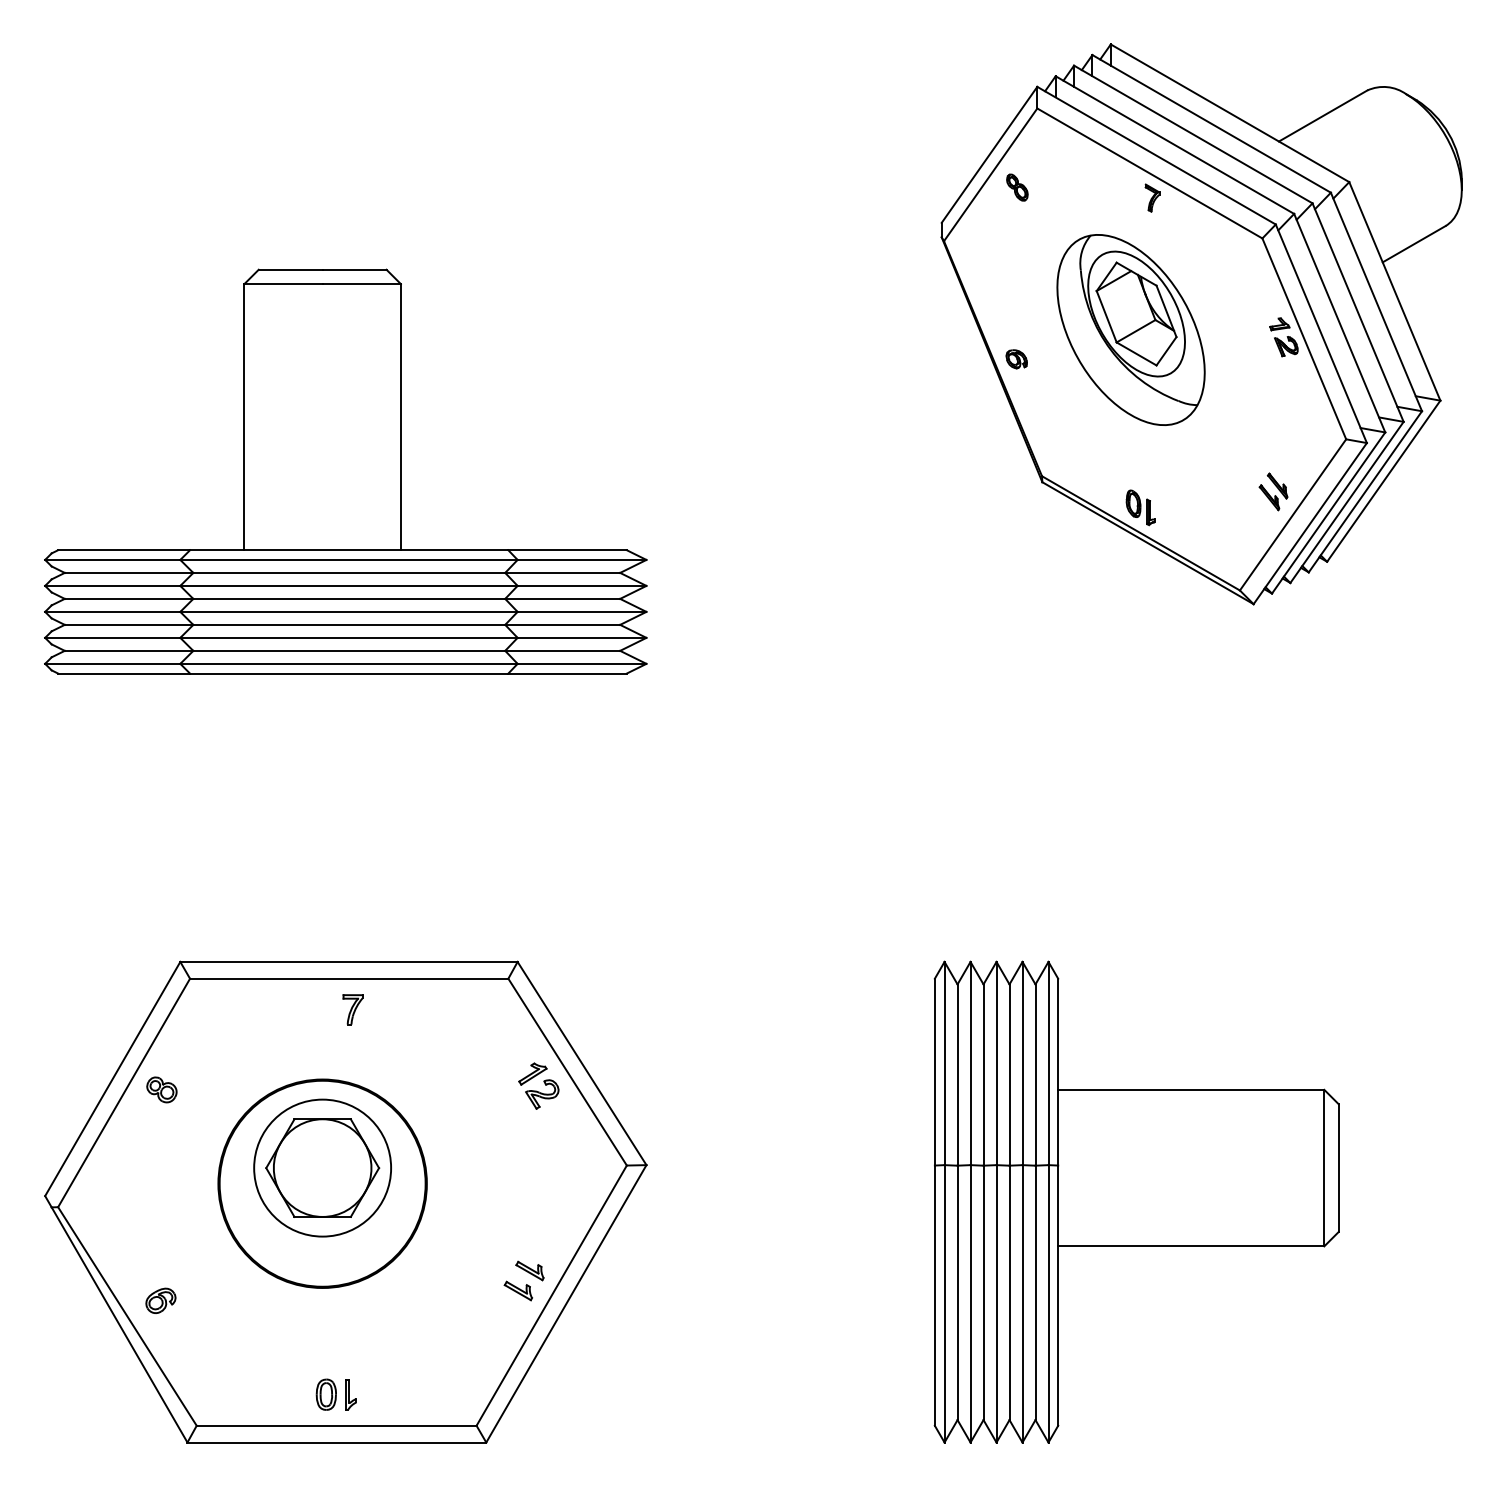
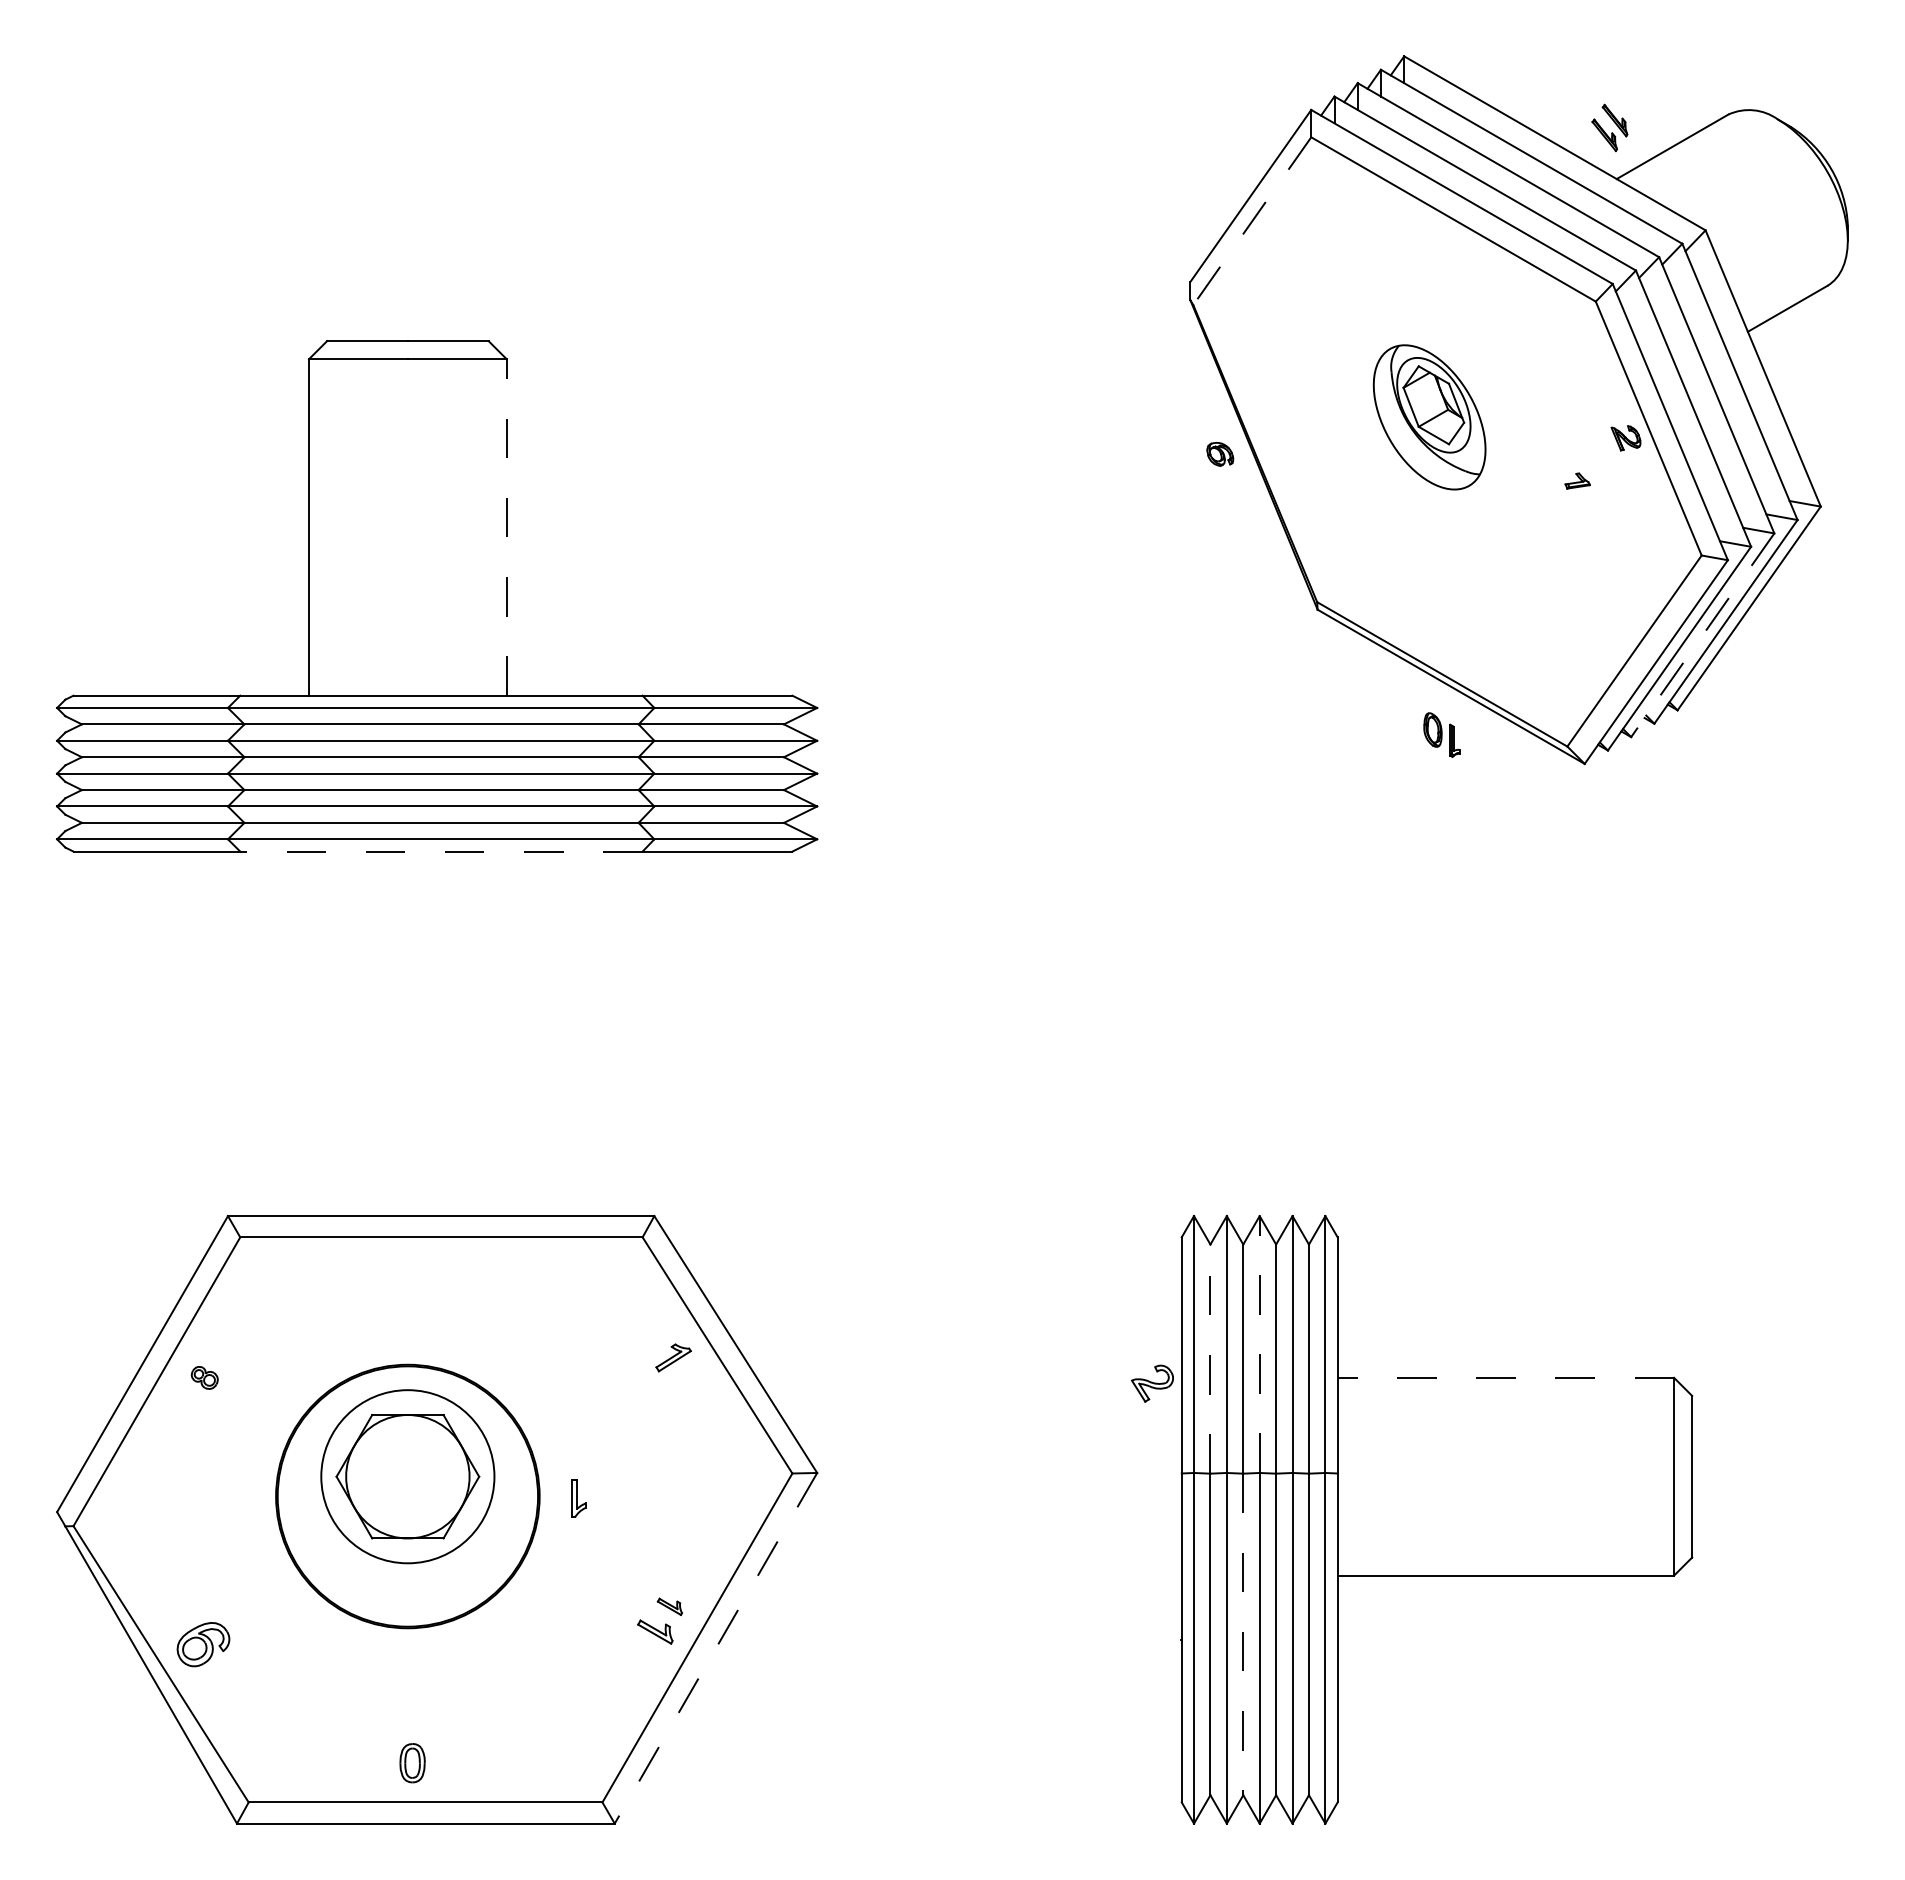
line: (990, 175) -> (1252, 221), solid -> dashed
part: (1017, 187) -> (1286, 237), removed
part: (1152, 198) -> (1456, 250), removed
part: (1279, 323) -> (1577, 480), moved
part: (1130, 330) -> (1429, 417), size x0.6
part: (1016, 359) -> (1220, 454), moved
line: (400, 417) -> (506, 527), solid -> dashed
part: (1273, 491) -> (1609, 127), moved
line: (1346, 502) -> (1702, 635), solid -> dashed
part: (1140, 507) -> (1441, 734), moved
line: (348, 673) -> (440, 851), solid -> dashed
part: (353, 1009) -> (446, 1276), removed
line: (996, 1063) -> (1259, 1344), solid -> dashed
line: (957, 1075) -> (1210, 1359), solid -> dashed
part: (161, 1089) -> (204, 1377), size x0.7
line: (1190, 1089) -> (1505, 1377), solid -> dashed
part: (542, 1094) -> (1152, 1383), moved
part: (529, 1270) -> (669, 1606), size x0.7
line: (983, 1292) -> (1243, 1634), solid -> dashed
part: (160, 1300) -> (203, 1644), size x1.4
line: (566, 1303) -> (715, 1648), solid -> dashed
part: (350, 1394) -> (578, 1498), moved

